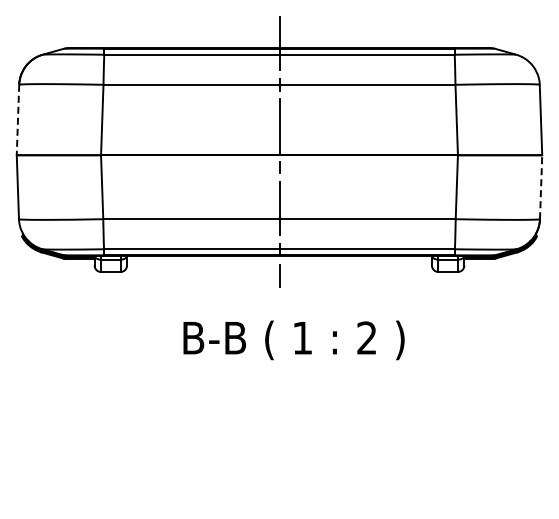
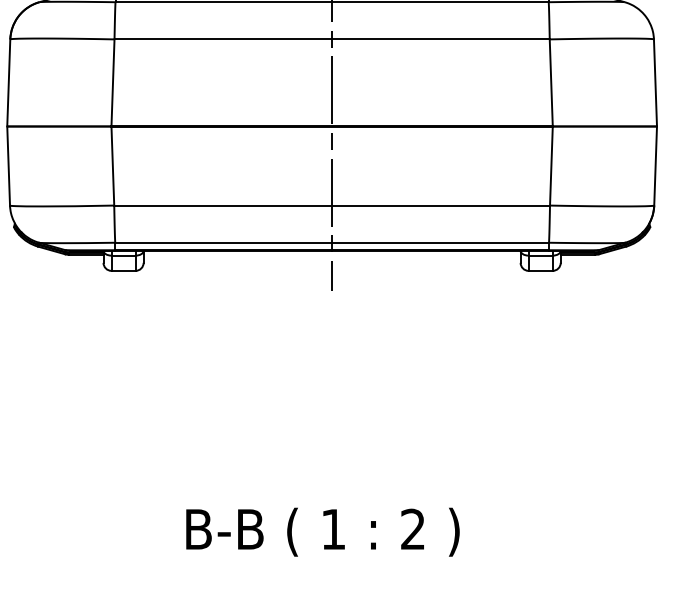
line: (17, 120) -> (8, 83), dashed -> solid
line: (541, 187) -> (656, 166), dashed -> solid
text: (293, 340) -> (322, 532), moved

